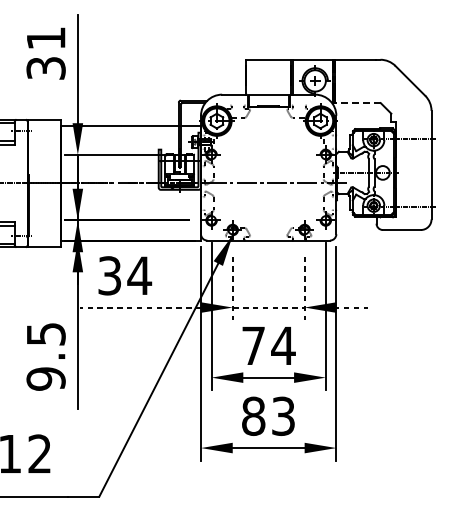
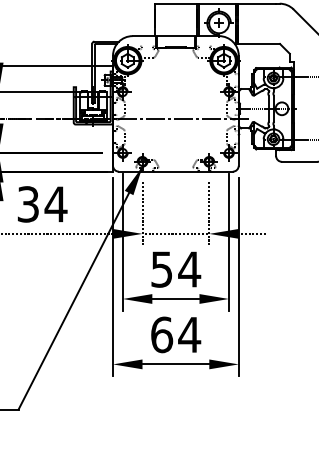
line: (355, 103) -> (256, 44), dashed -> solid
text: (253, 345) -> (161, 269), 74 -> 54
text: (268, 415) -> (175, 334), 83 -> 64

